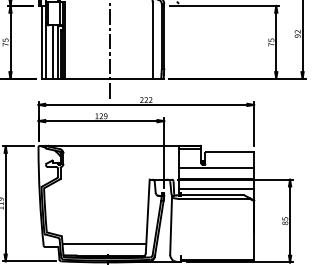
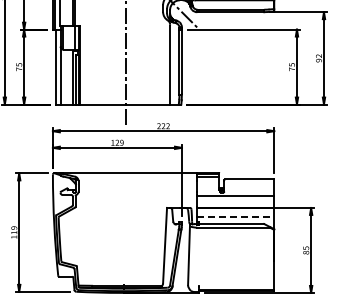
line: (52, 51) -> (67, 76), removed
line: (216, 188) -> (235, 217), solid -> dashed
line: (104, 244) -> (120, 274), removed

